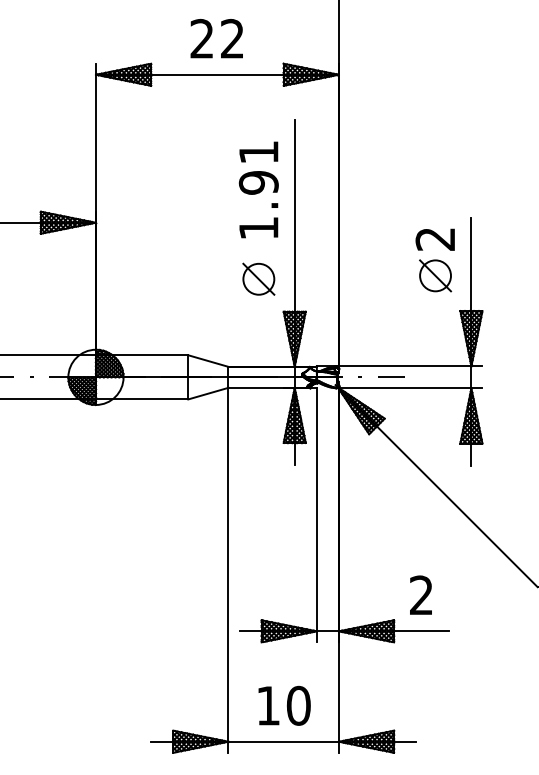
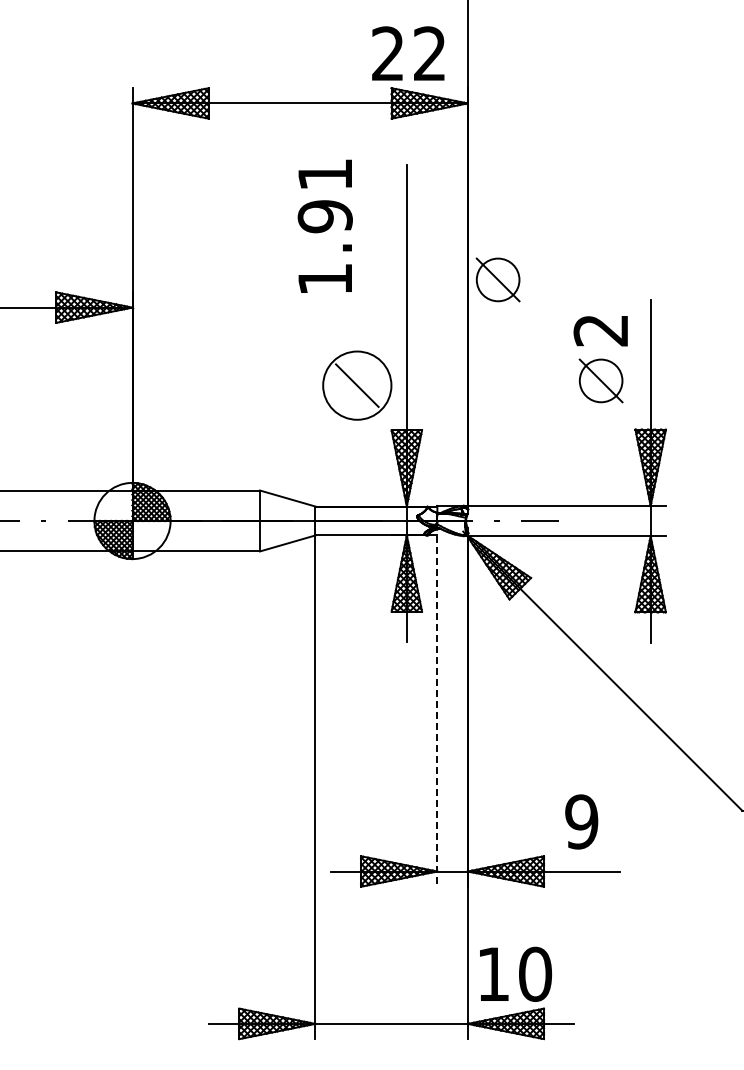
text: (216, 38) -> (408, 53), moved
text: (258, 189) -> (324, 225), moved
part: (360, 202) -> (497, 279), added
circle: (258, 279) -> (356, 385), size x1.6
line: (316, 515) -> (437, 711), solid -> dashed
text: (421, 595) -> (581, 821), 2 -> 9
text: (284, 705) -> (515, 973), moved

